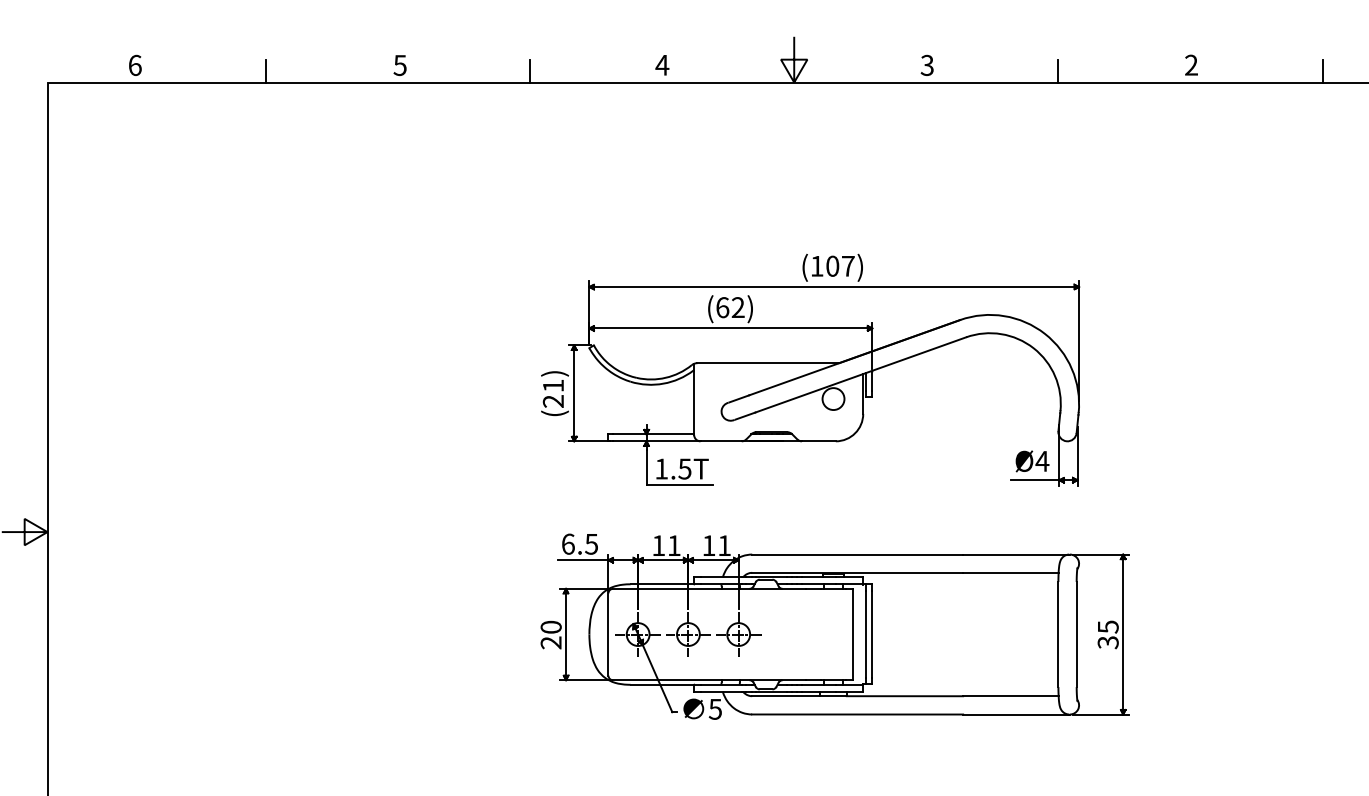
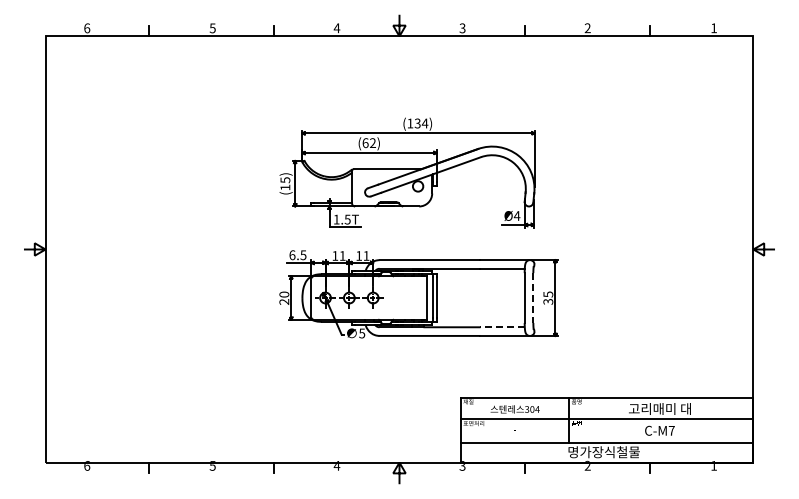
text: (840, 266) -> (421, 123), (107) -> (134)
text: (553, 392) -> (285, 183), (21) -> (15)
line: (1076, 635) -> (533, 298), solid -> dashed
line: (1011, 696) -> (502, 327), solid -> dashed

